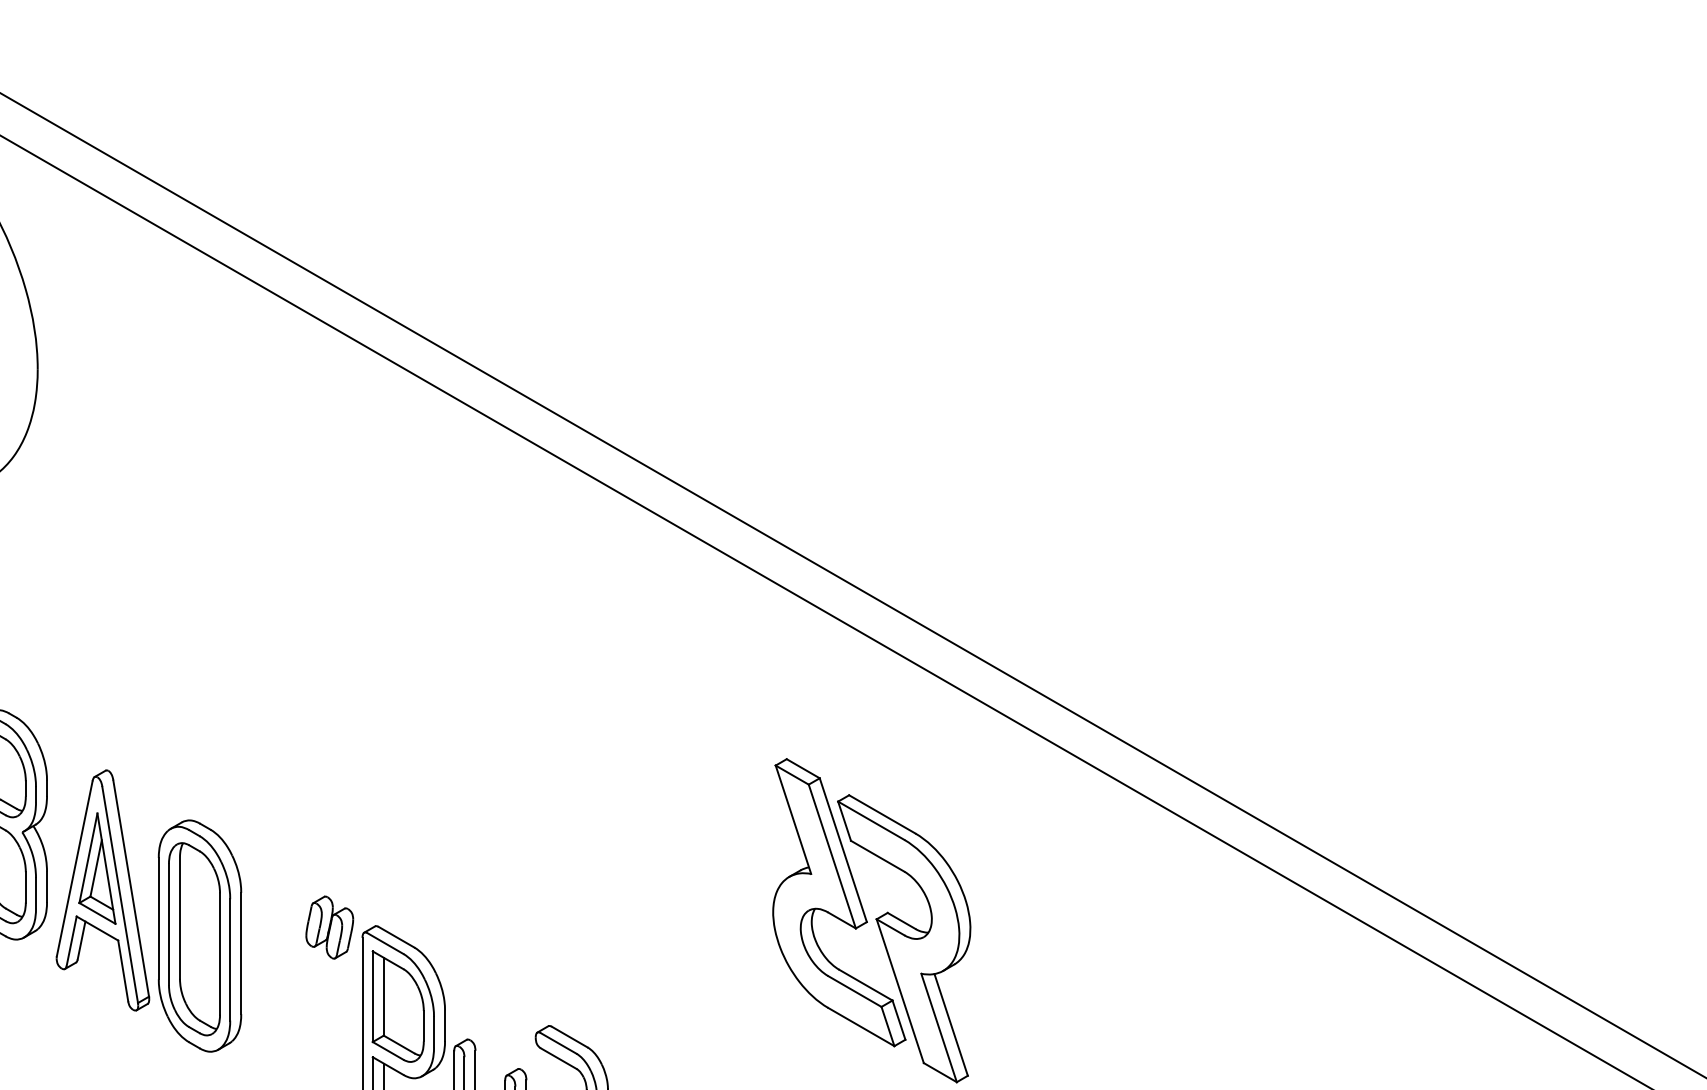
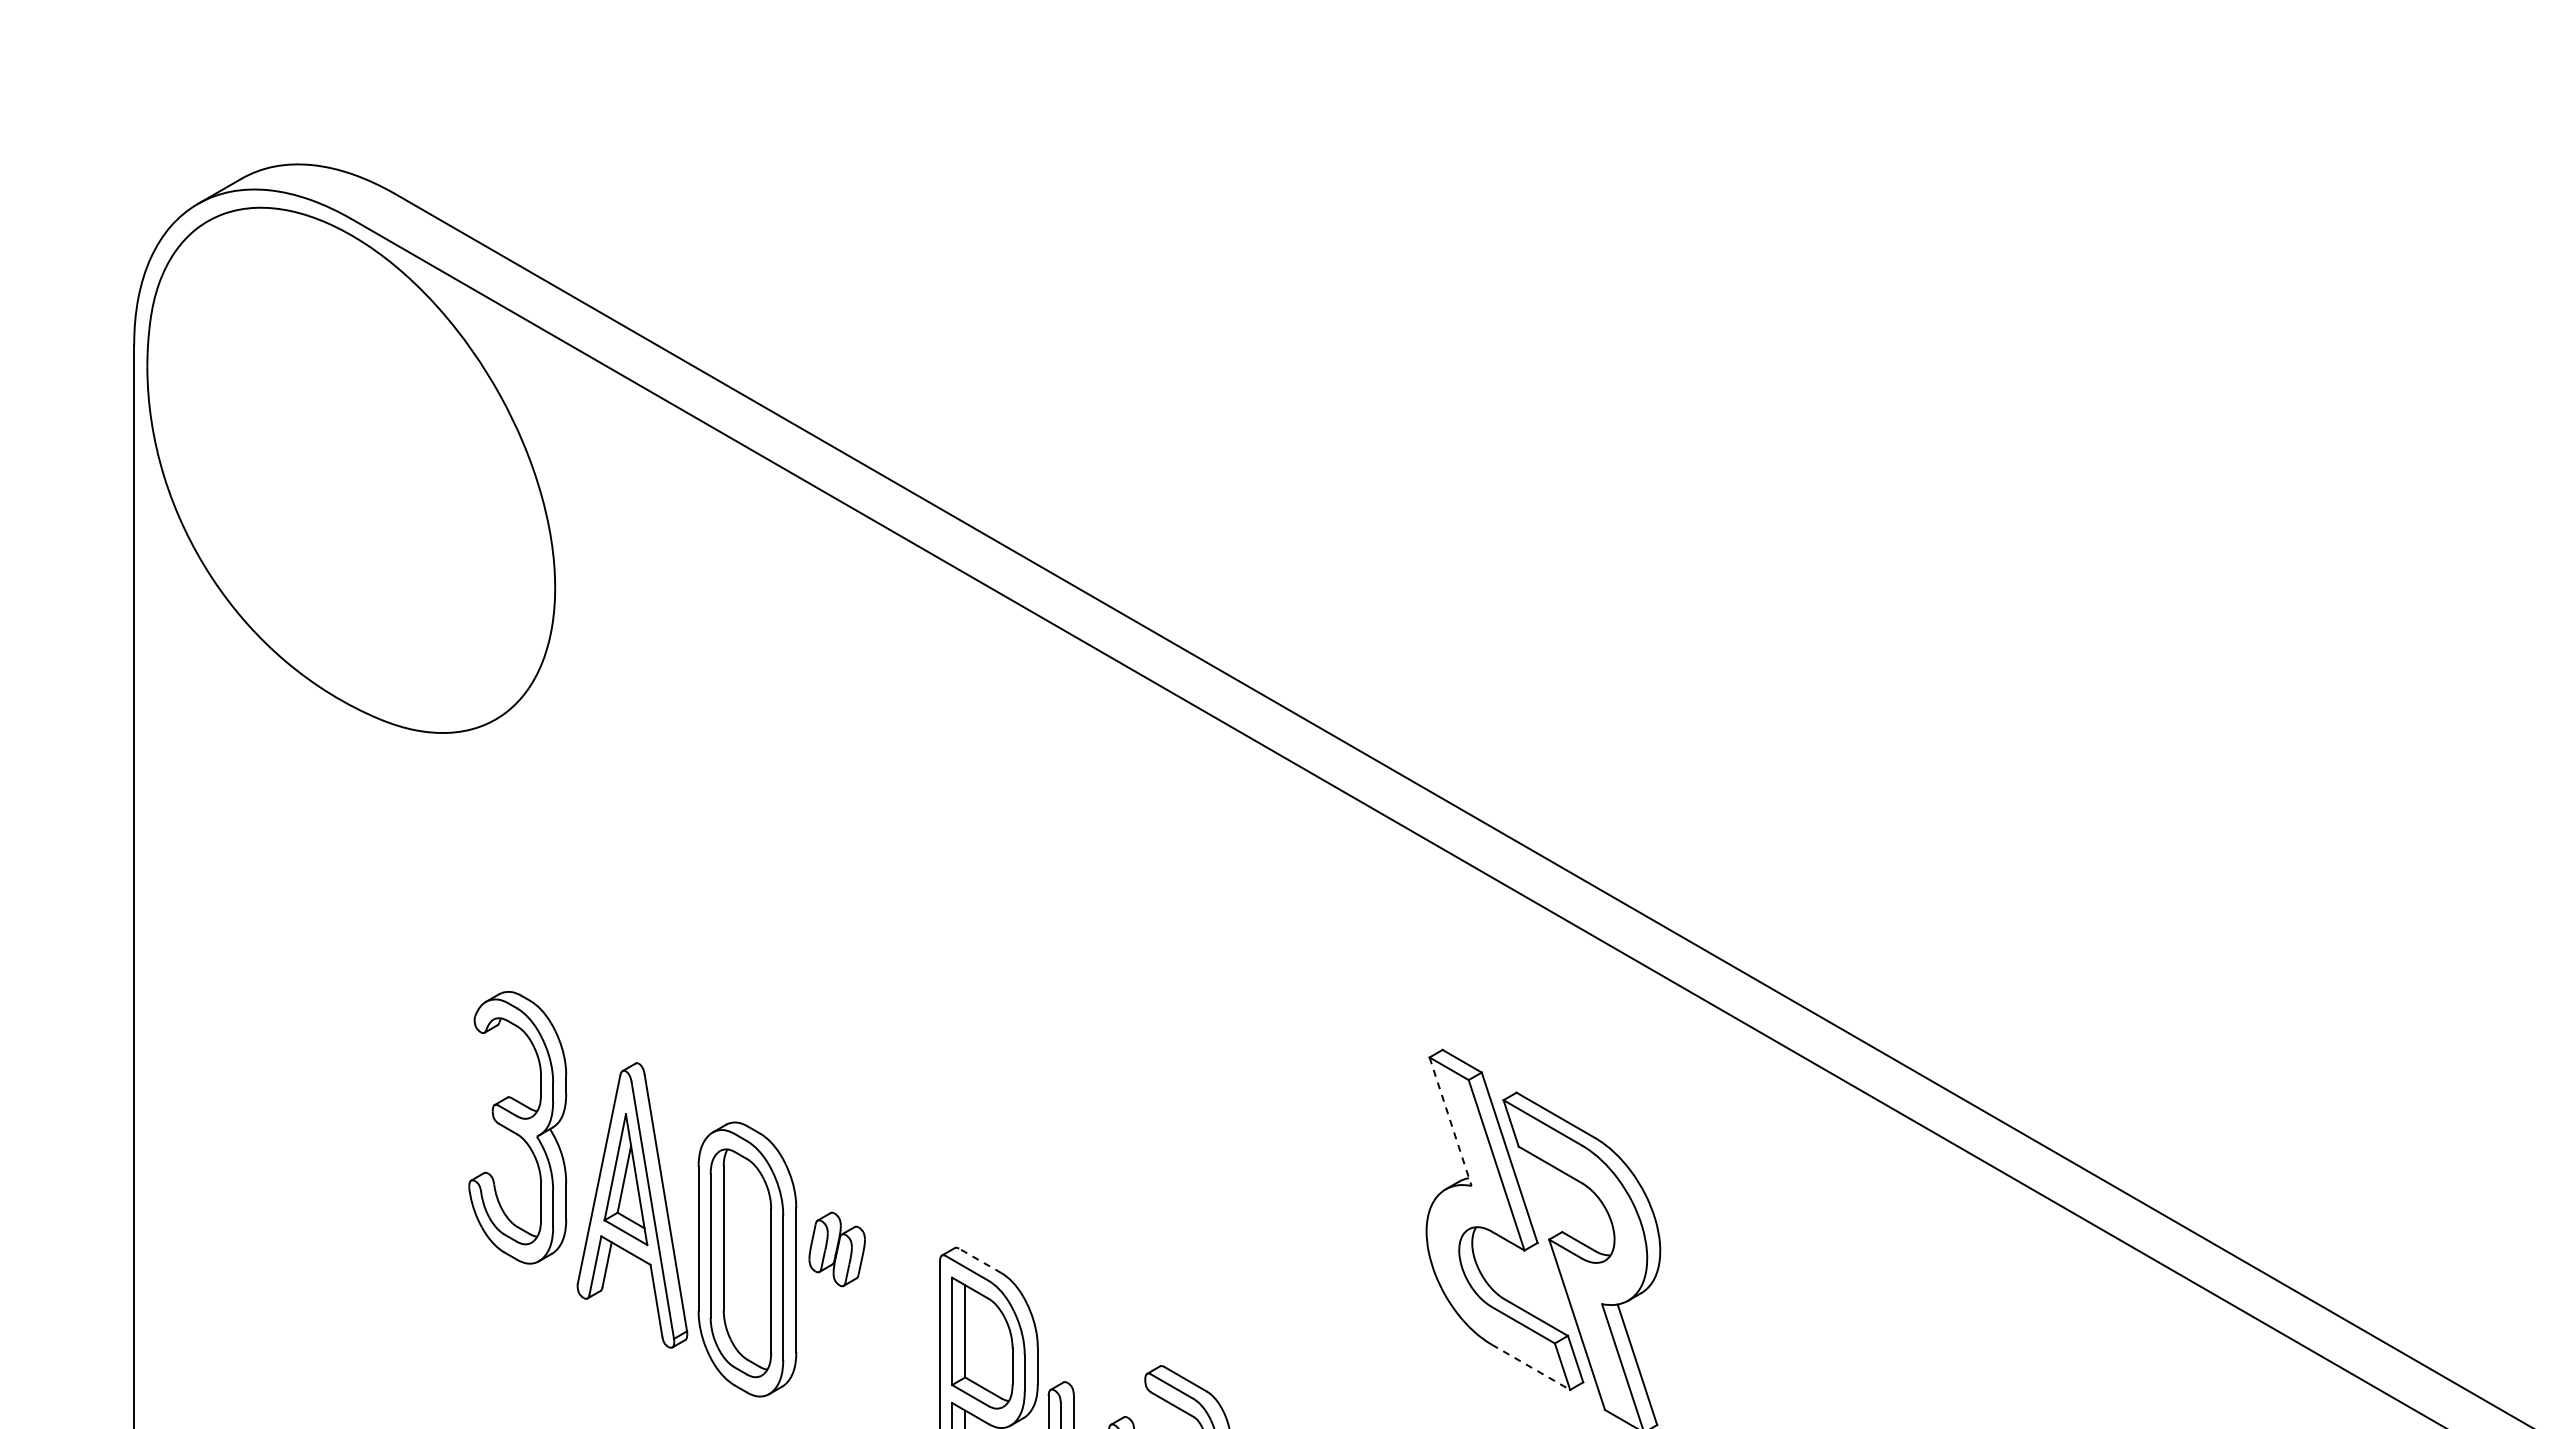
line: (793, 819) -> (1450, 1121), solid -> dashed
part: (329, 927) -> (836, 1249), moved
line: (395, 936) -> (979, 1260), solid -> dashed
line: (861, 1027) -> (1531, 1367), solid -> dashed

